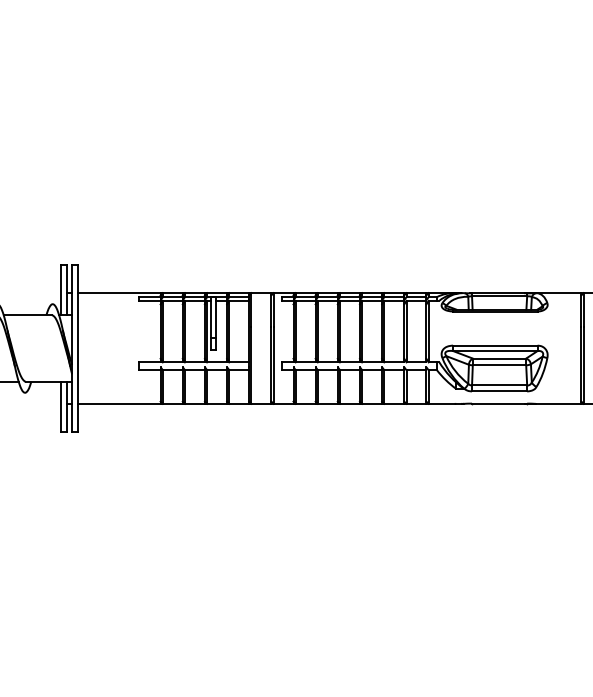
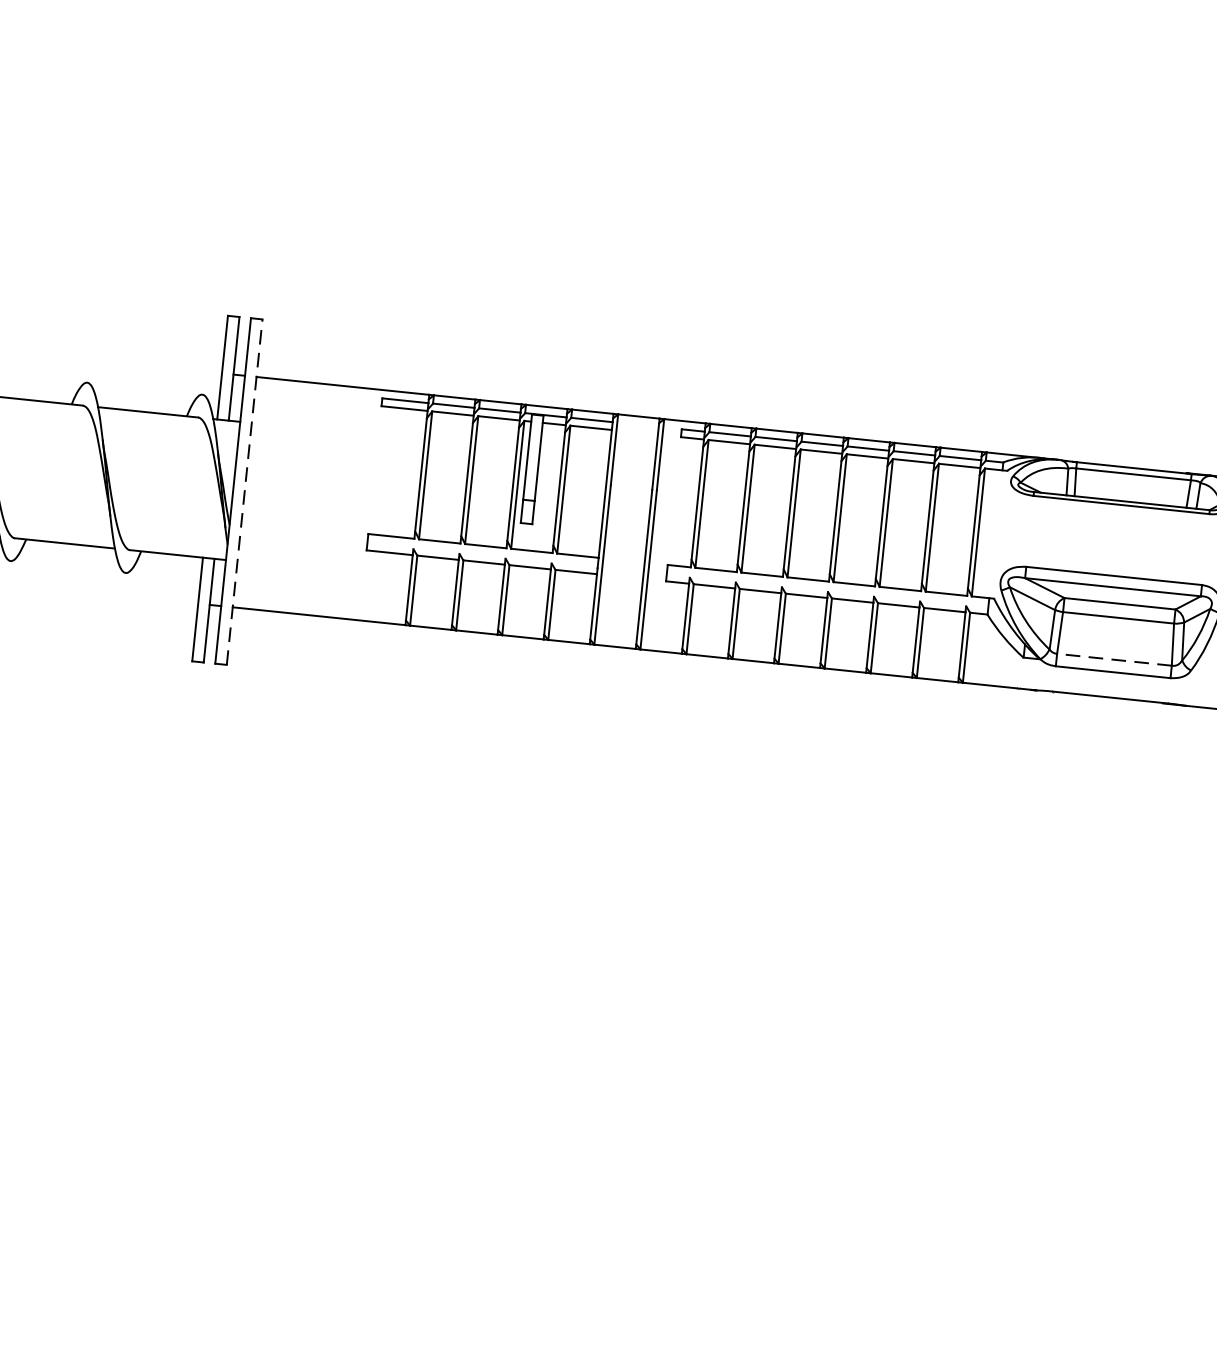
line: (77, 348) -> (244, 492), solid -> dashed
line: (499, 385) -> (1114, 659), solid -> dashed

